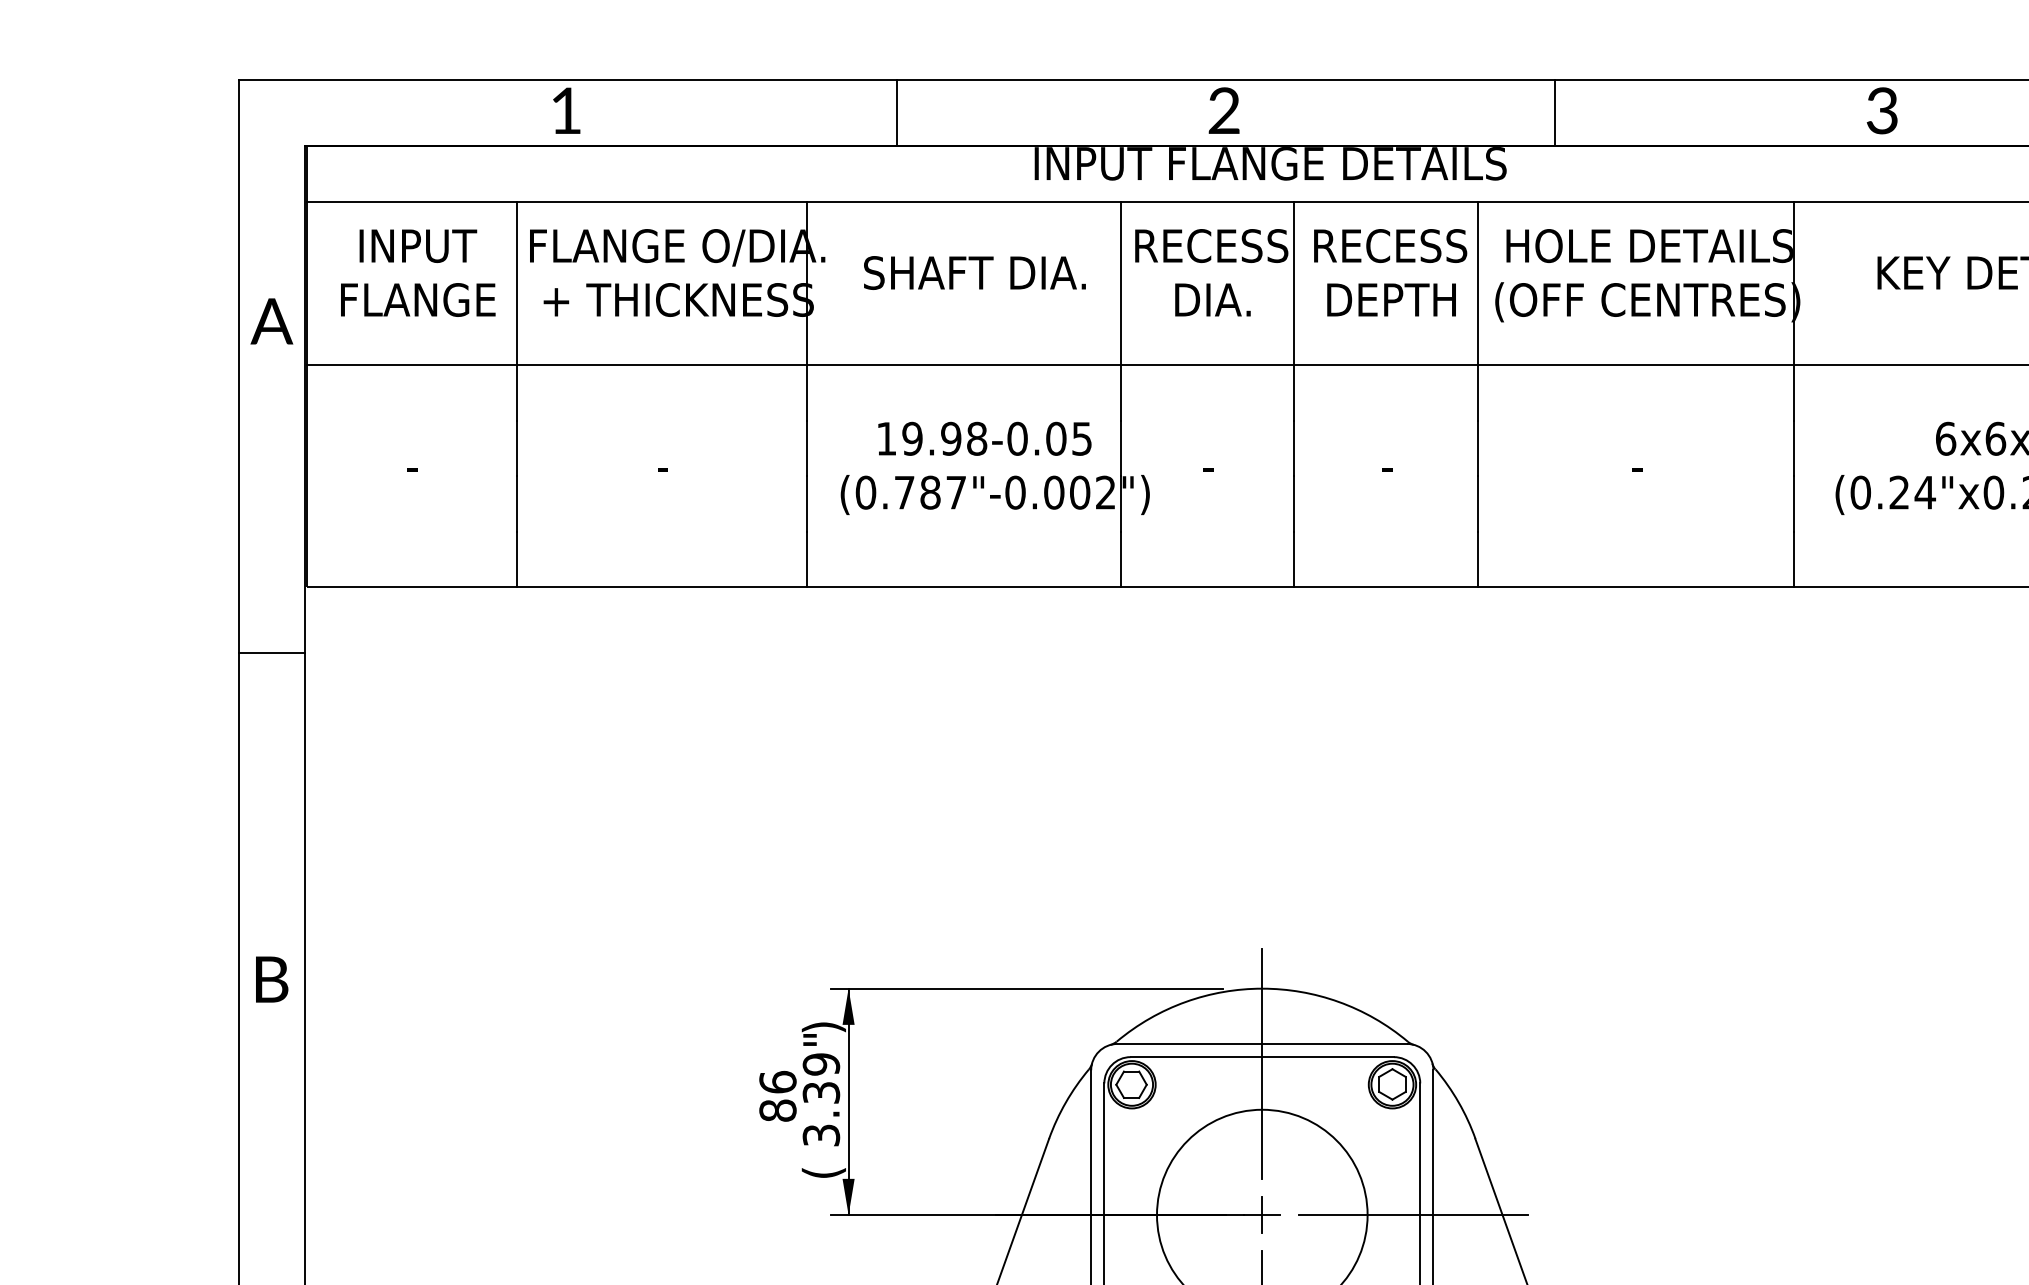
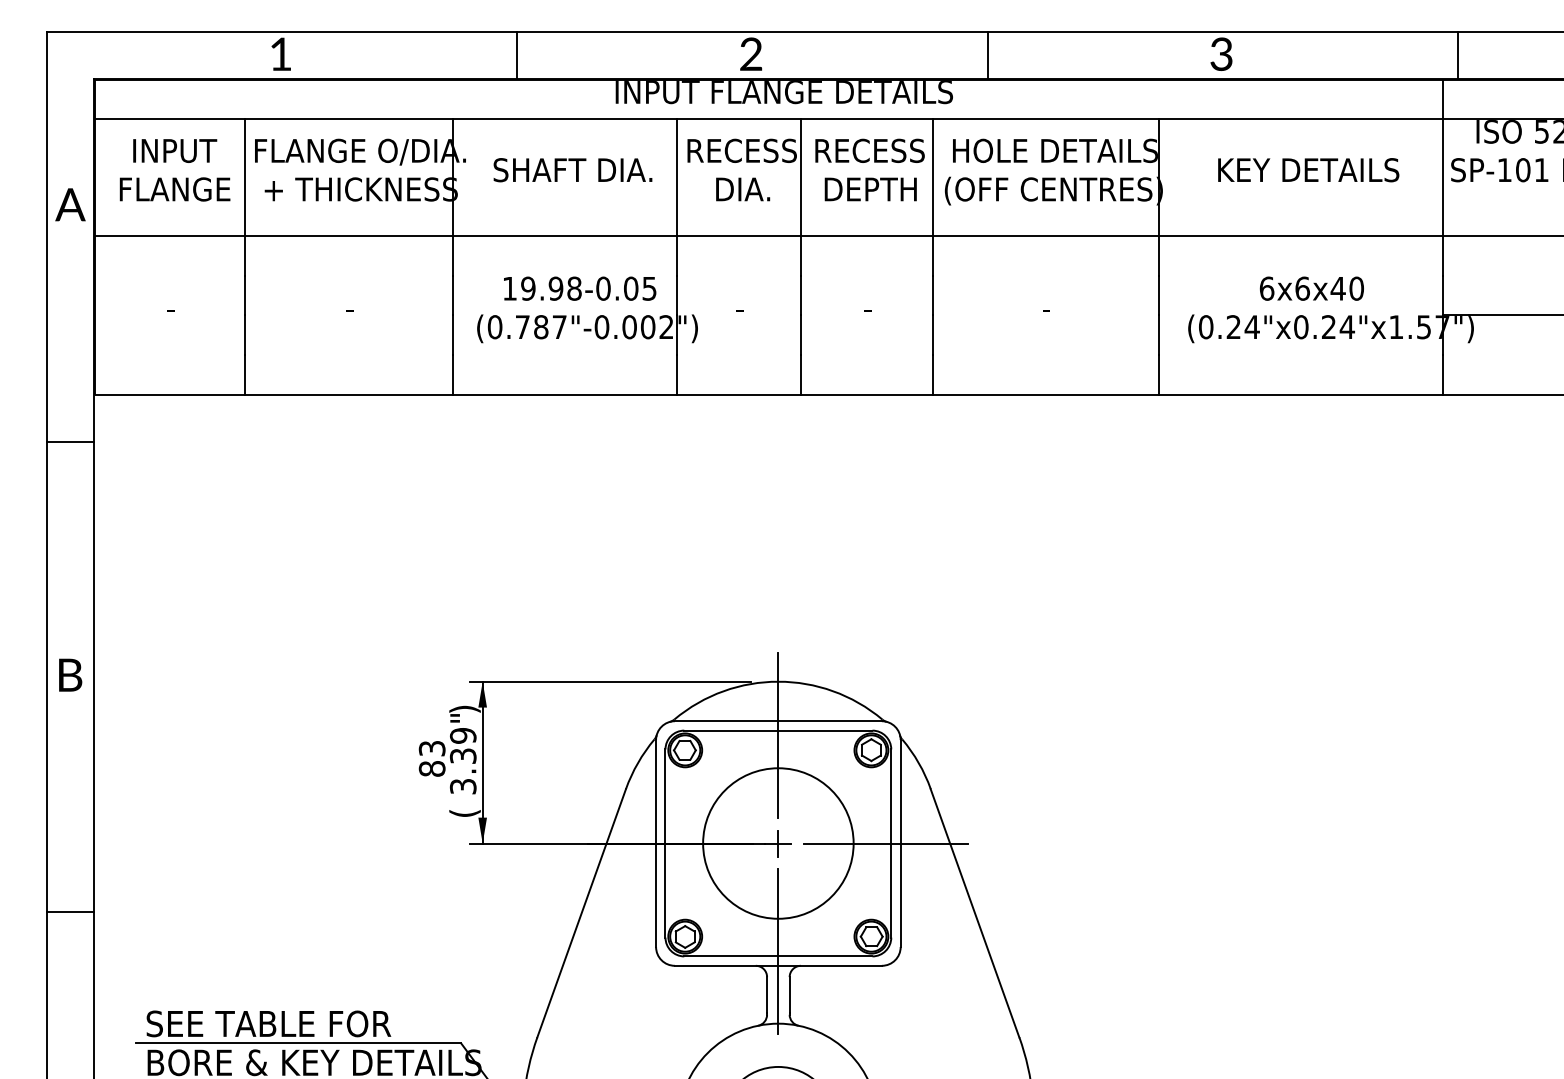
text: (776, 1082) -> (431, 748), 86 -> 83

